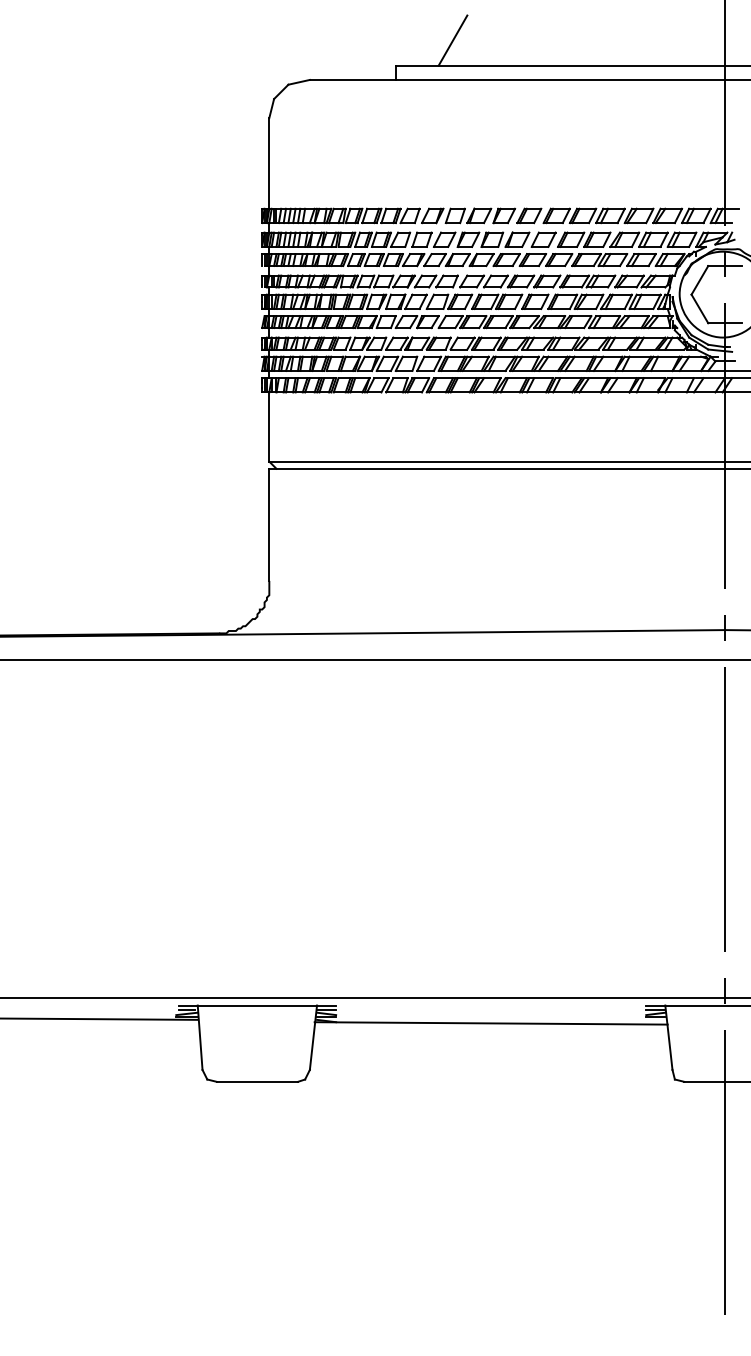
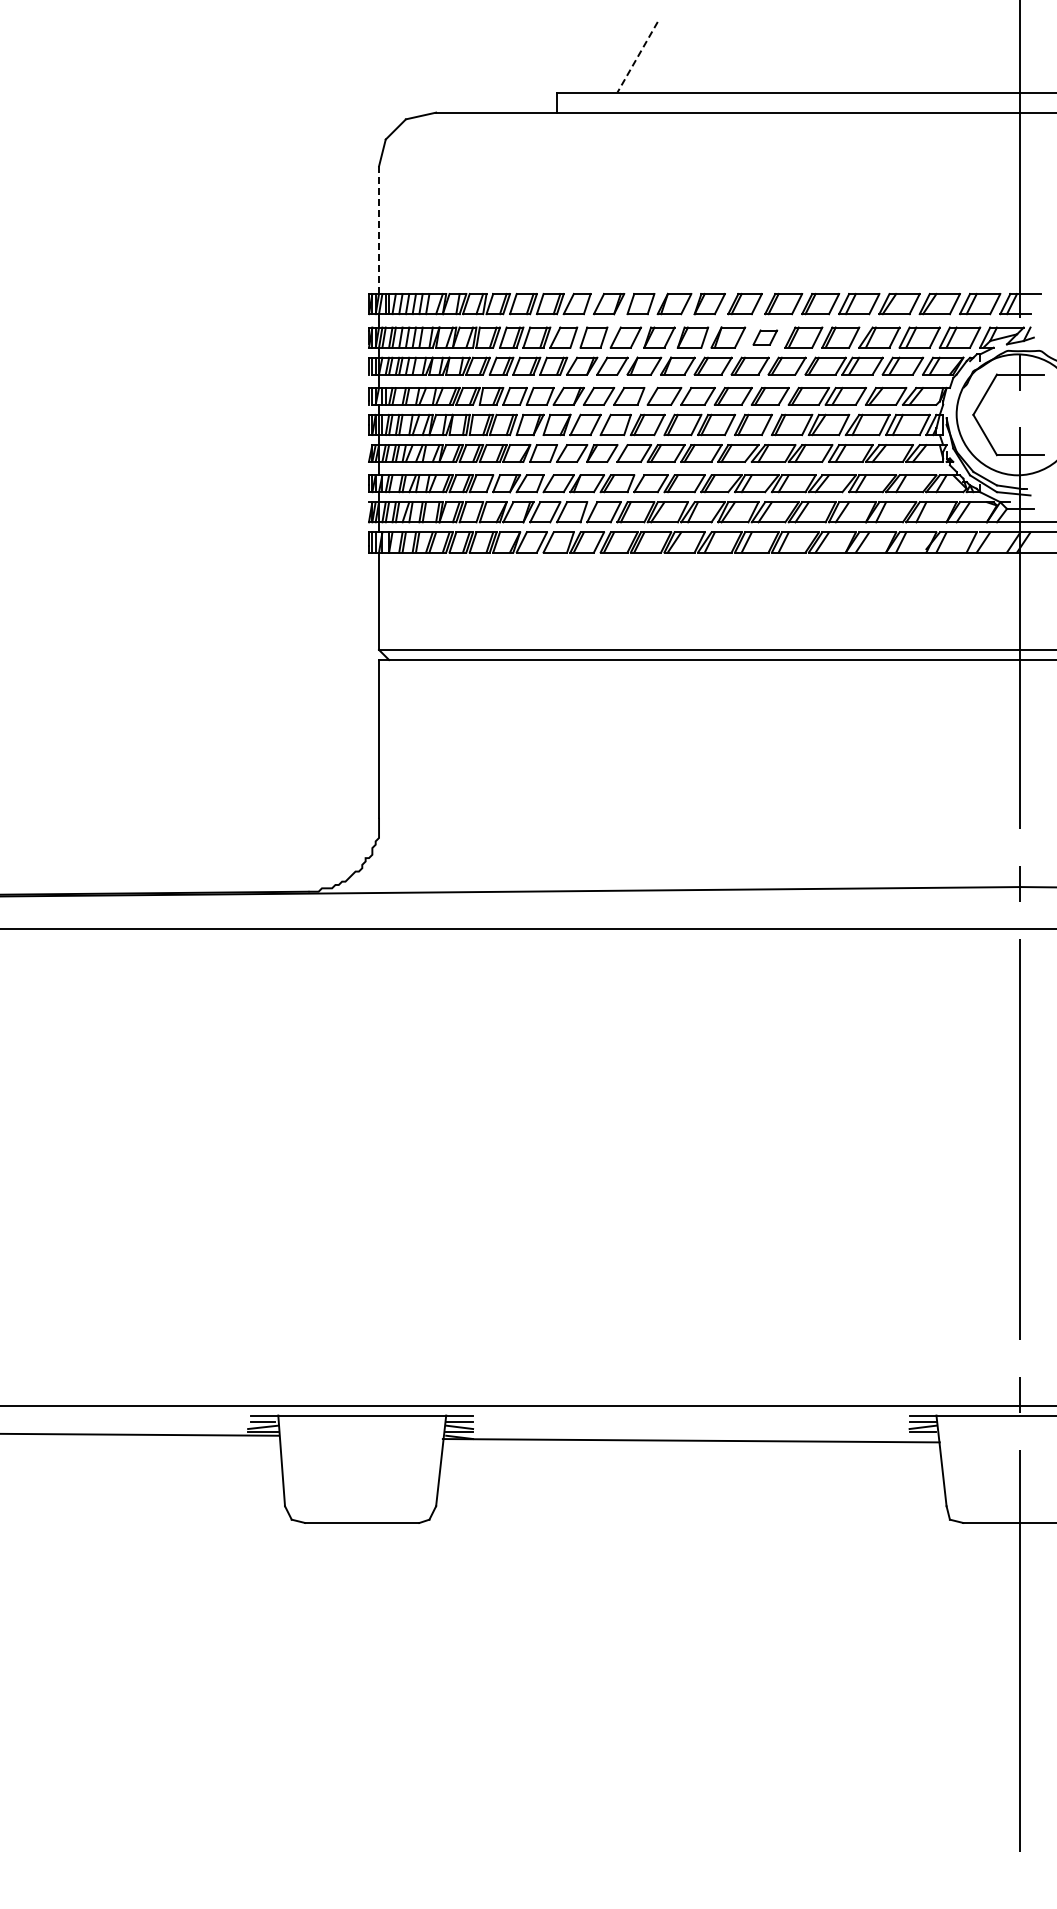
line: (452, 40) -> (637, 57), solid -> dashed
line: (269, 163) -> (379, 230), solid -> dashed
part: (543, 239) -> (765, 337), size x0.7

